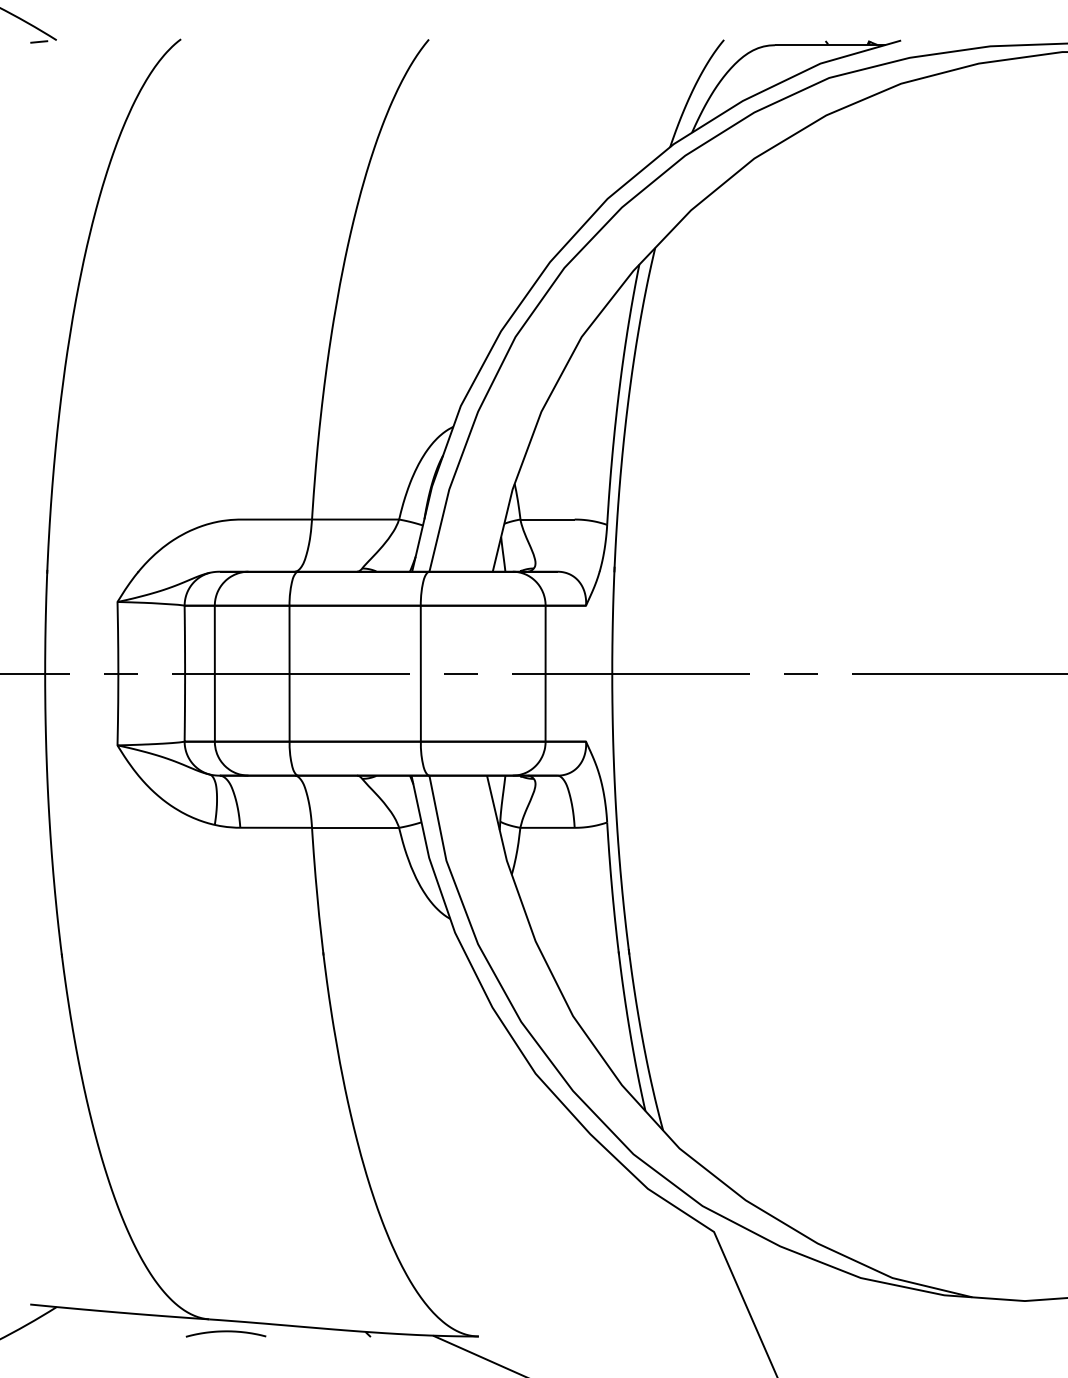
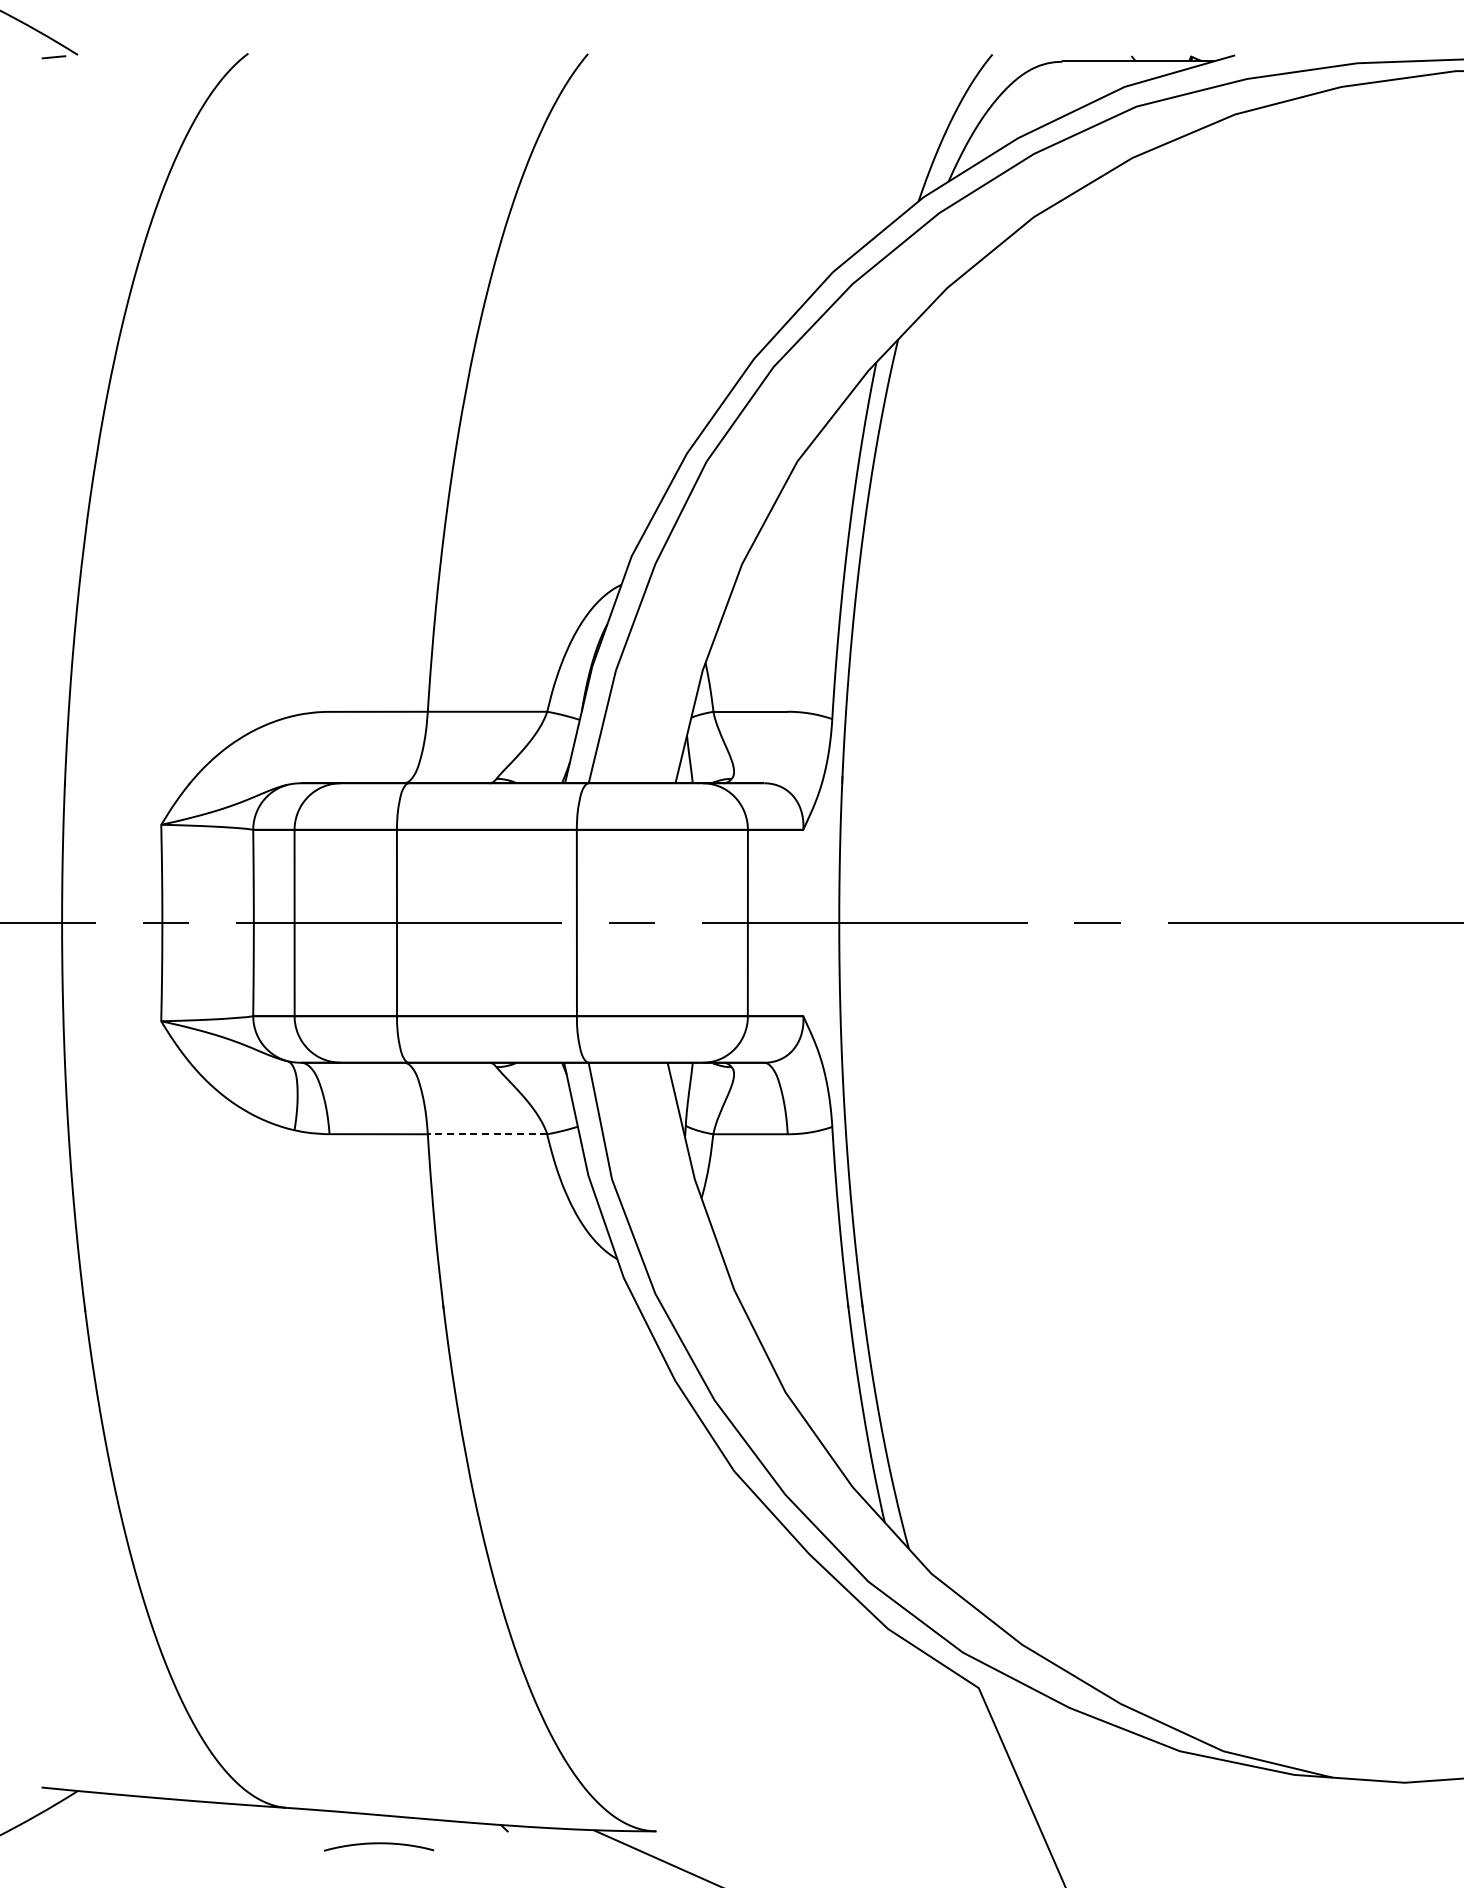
line: (355, 828) -> (487, 1134), solid -> dashed
curve: (225, 1332) -> (378, 1844), moved

